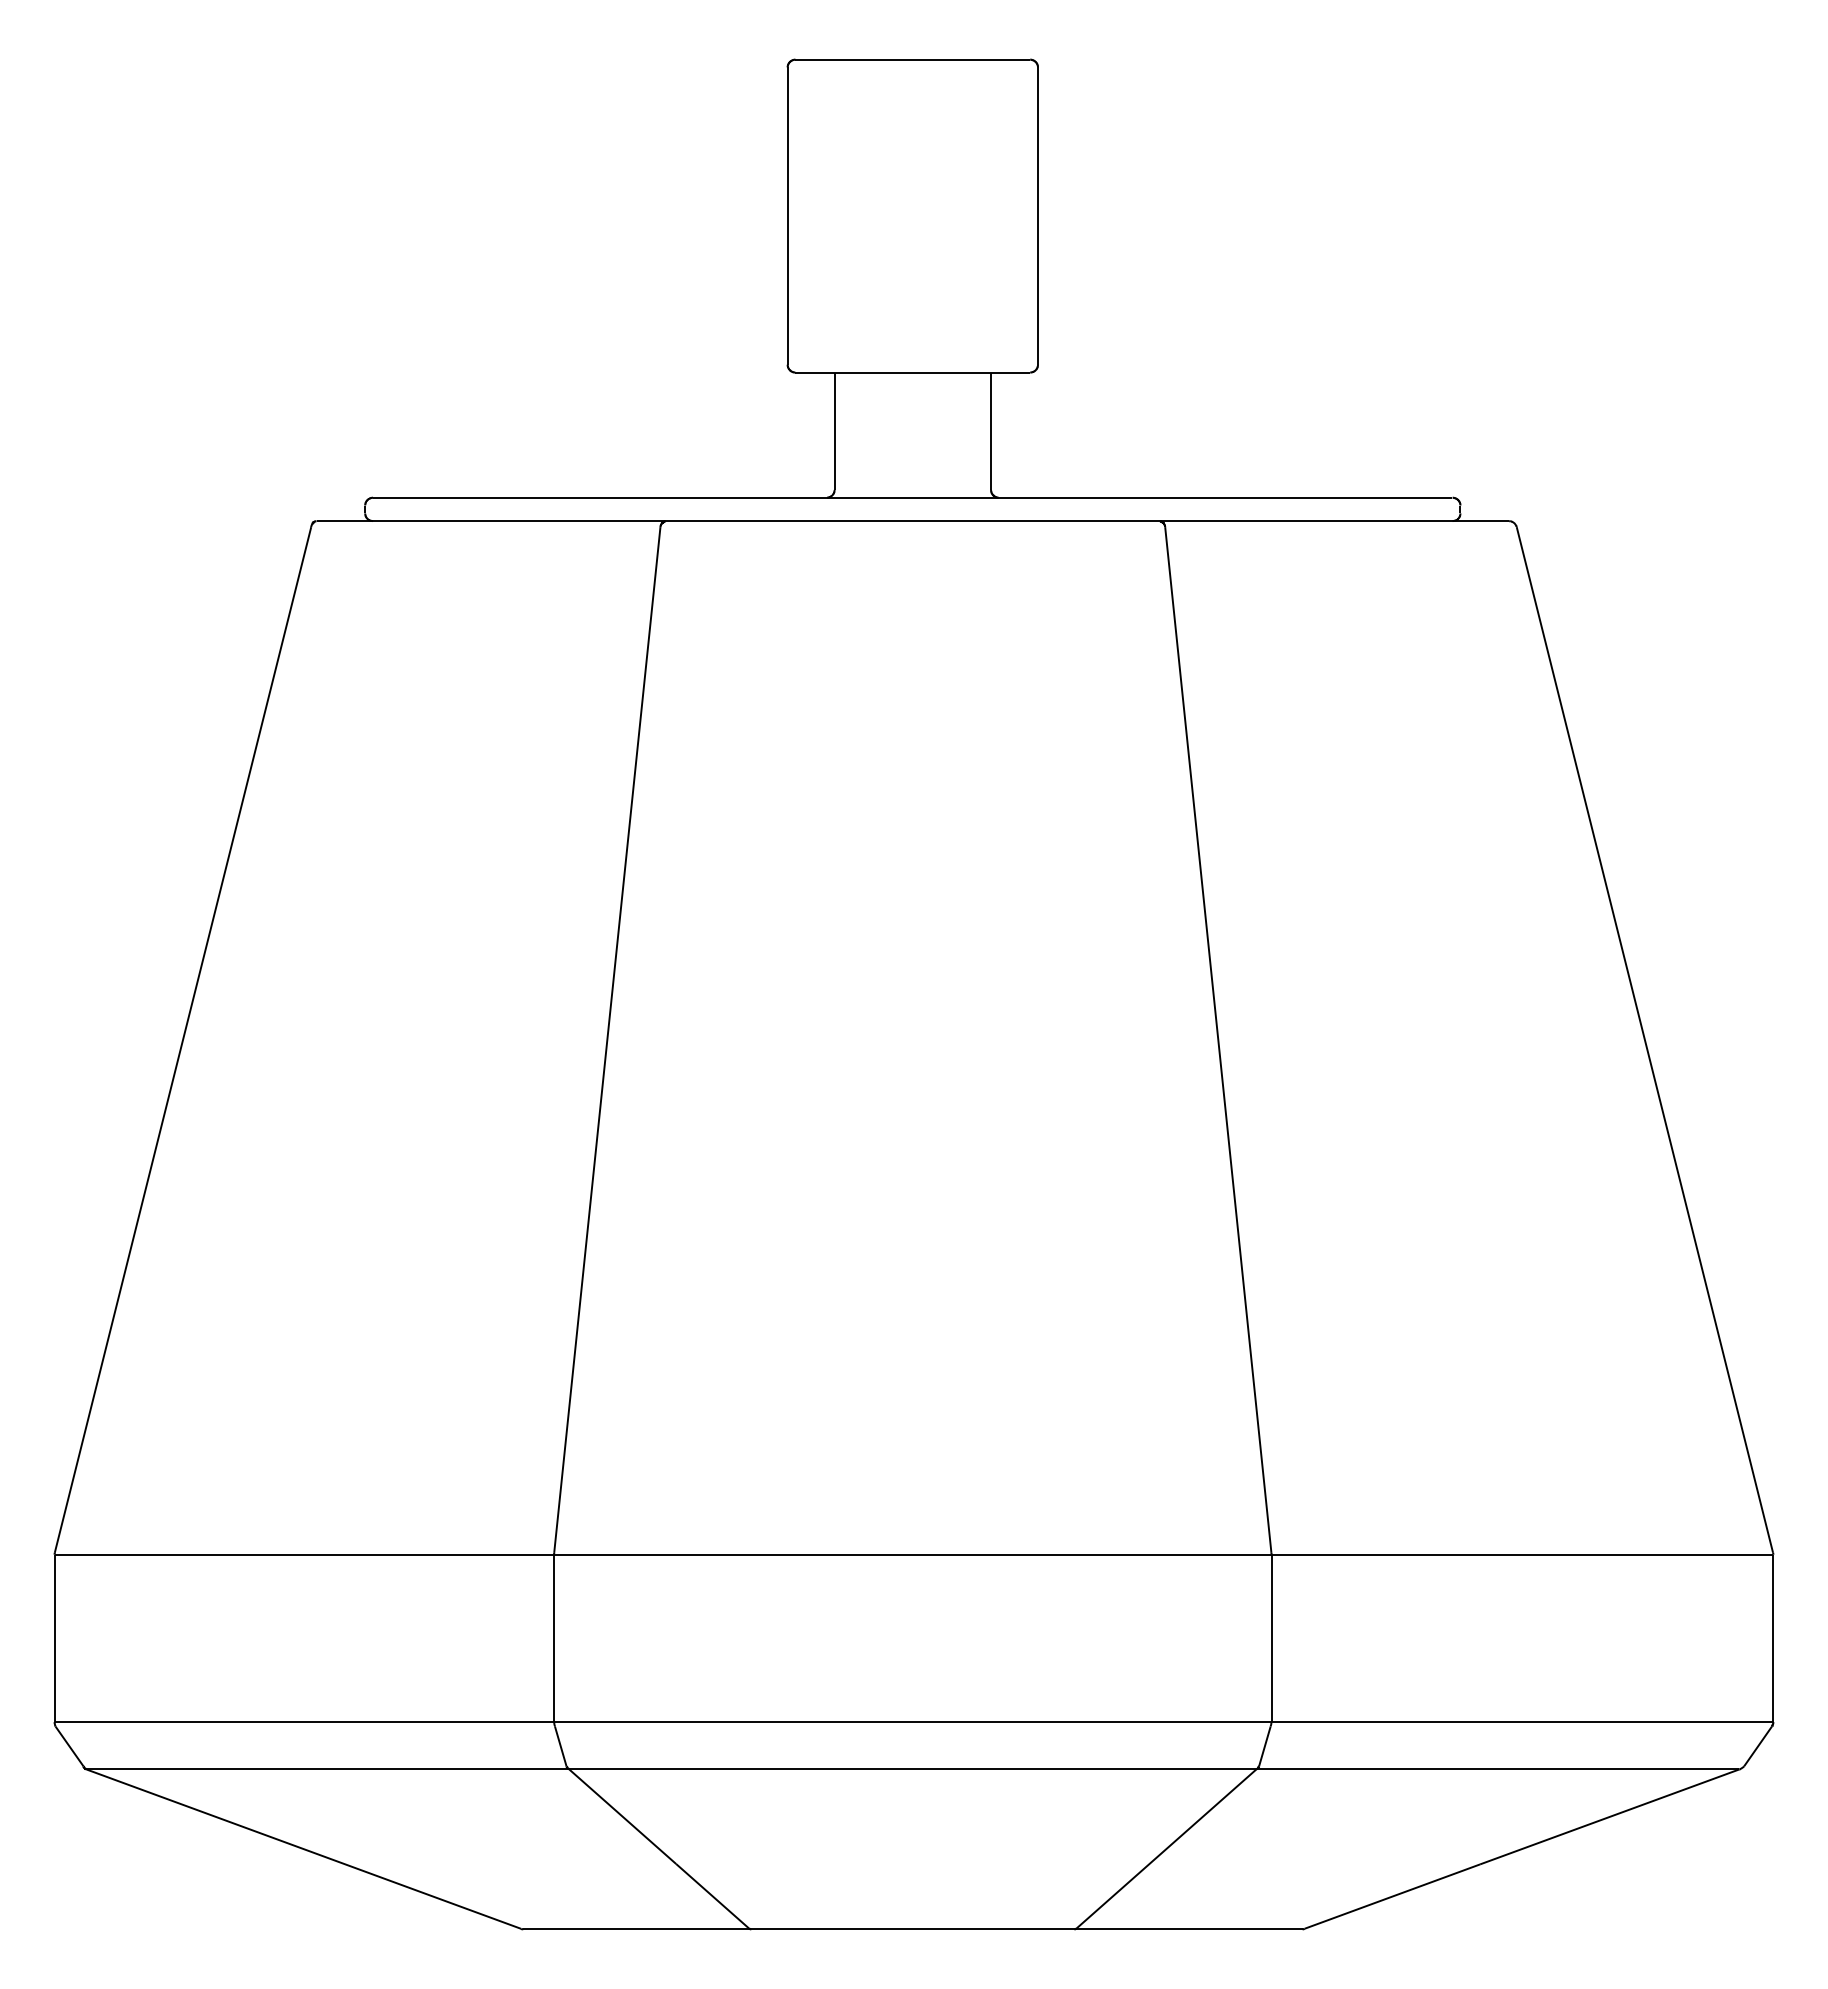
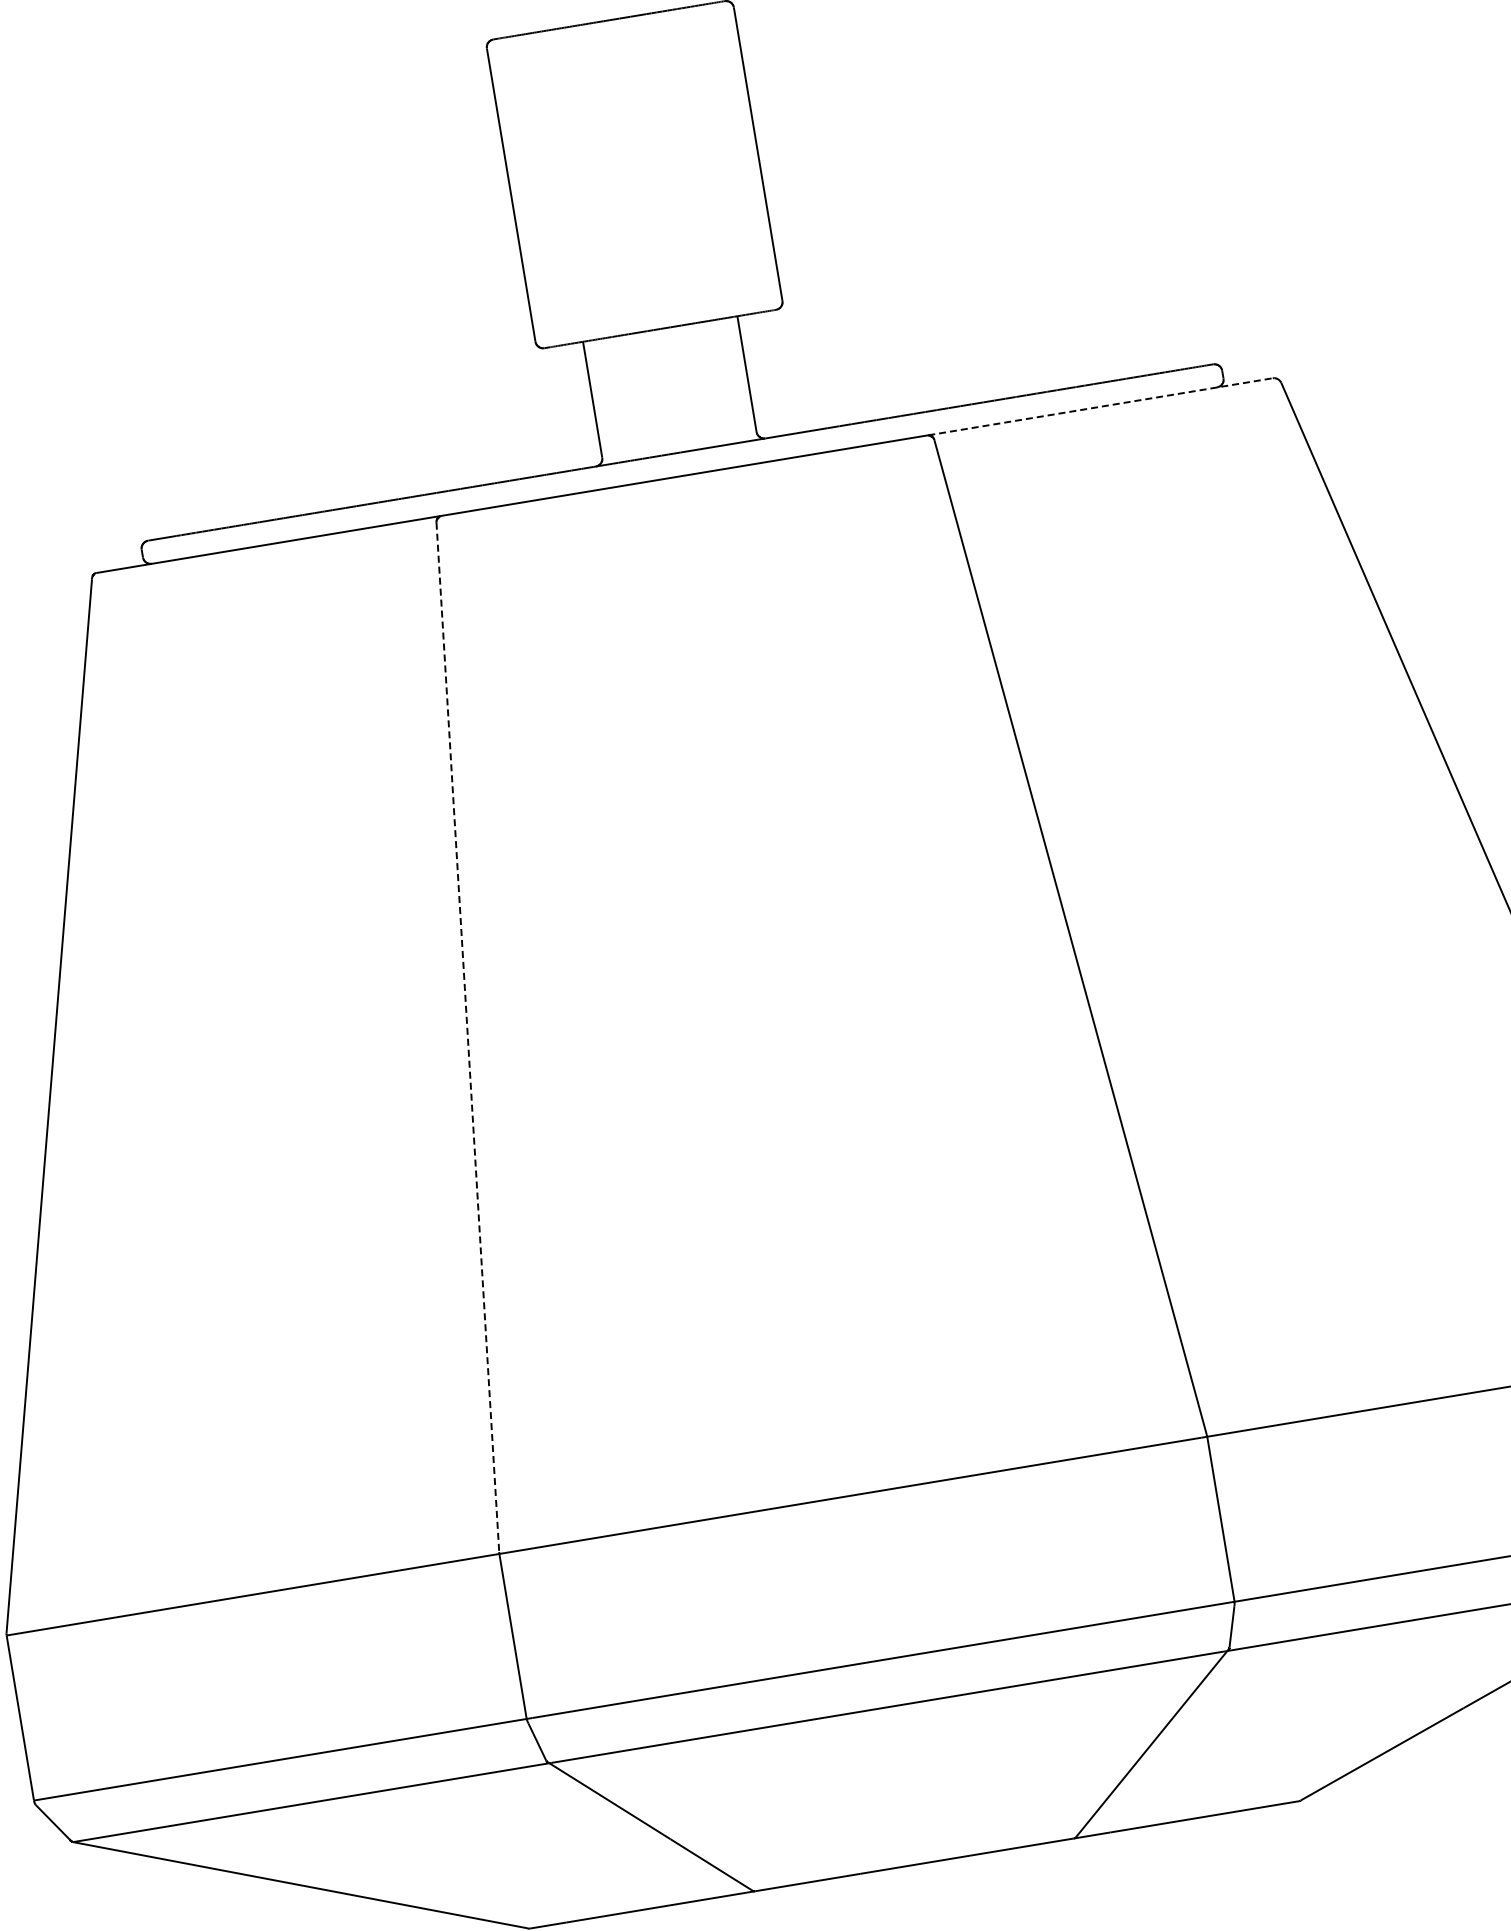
line: (1334, 521) -> (1100, 407), solid -> dashed
line: (607, 1040) -> (468, 1037), solid -> dashed

